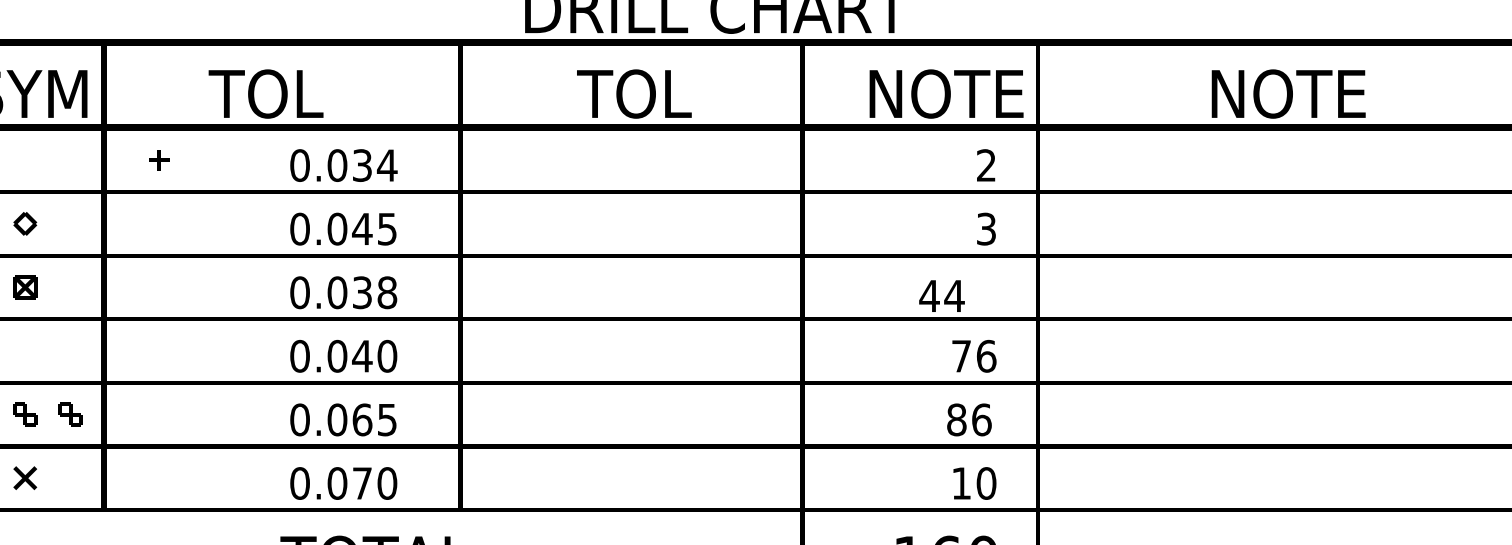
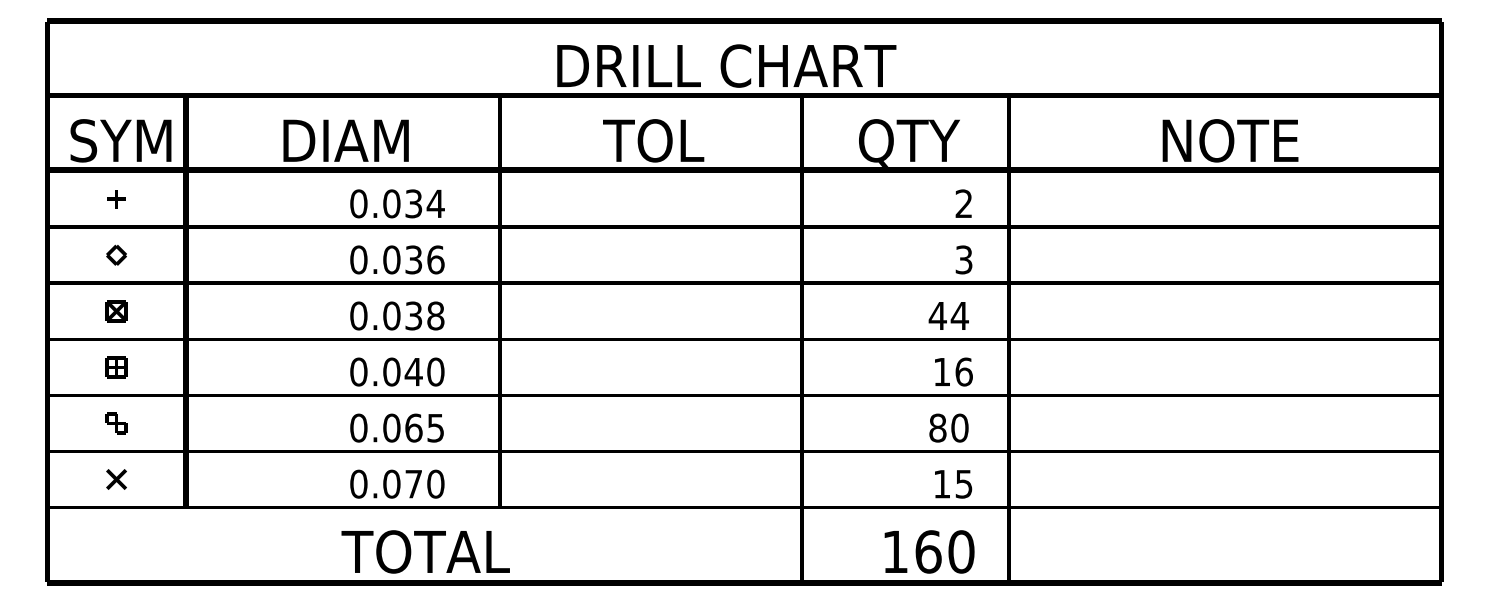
text: (282, 93) -> (343, 140), TOL -> DIAM
text: (945, 95) -> (927, 142), NOTE -> QTY
part: (159, 160) -> (116, 199), moved
text: (374, 228) -> (424, 259), 0.045 -> 0.036
text: (941, 295) -> (948, 315), moved
part: (25, 351) -> (116, 367), added
text: (962, 355) -> (942, 371), 76 -> 16
part: (70, 414) -> (156, 423), removed
text: (981, 419) -> (959, 427), 86 -> 80
text: (985, 482) -> (963, 483), 10 -> 15

